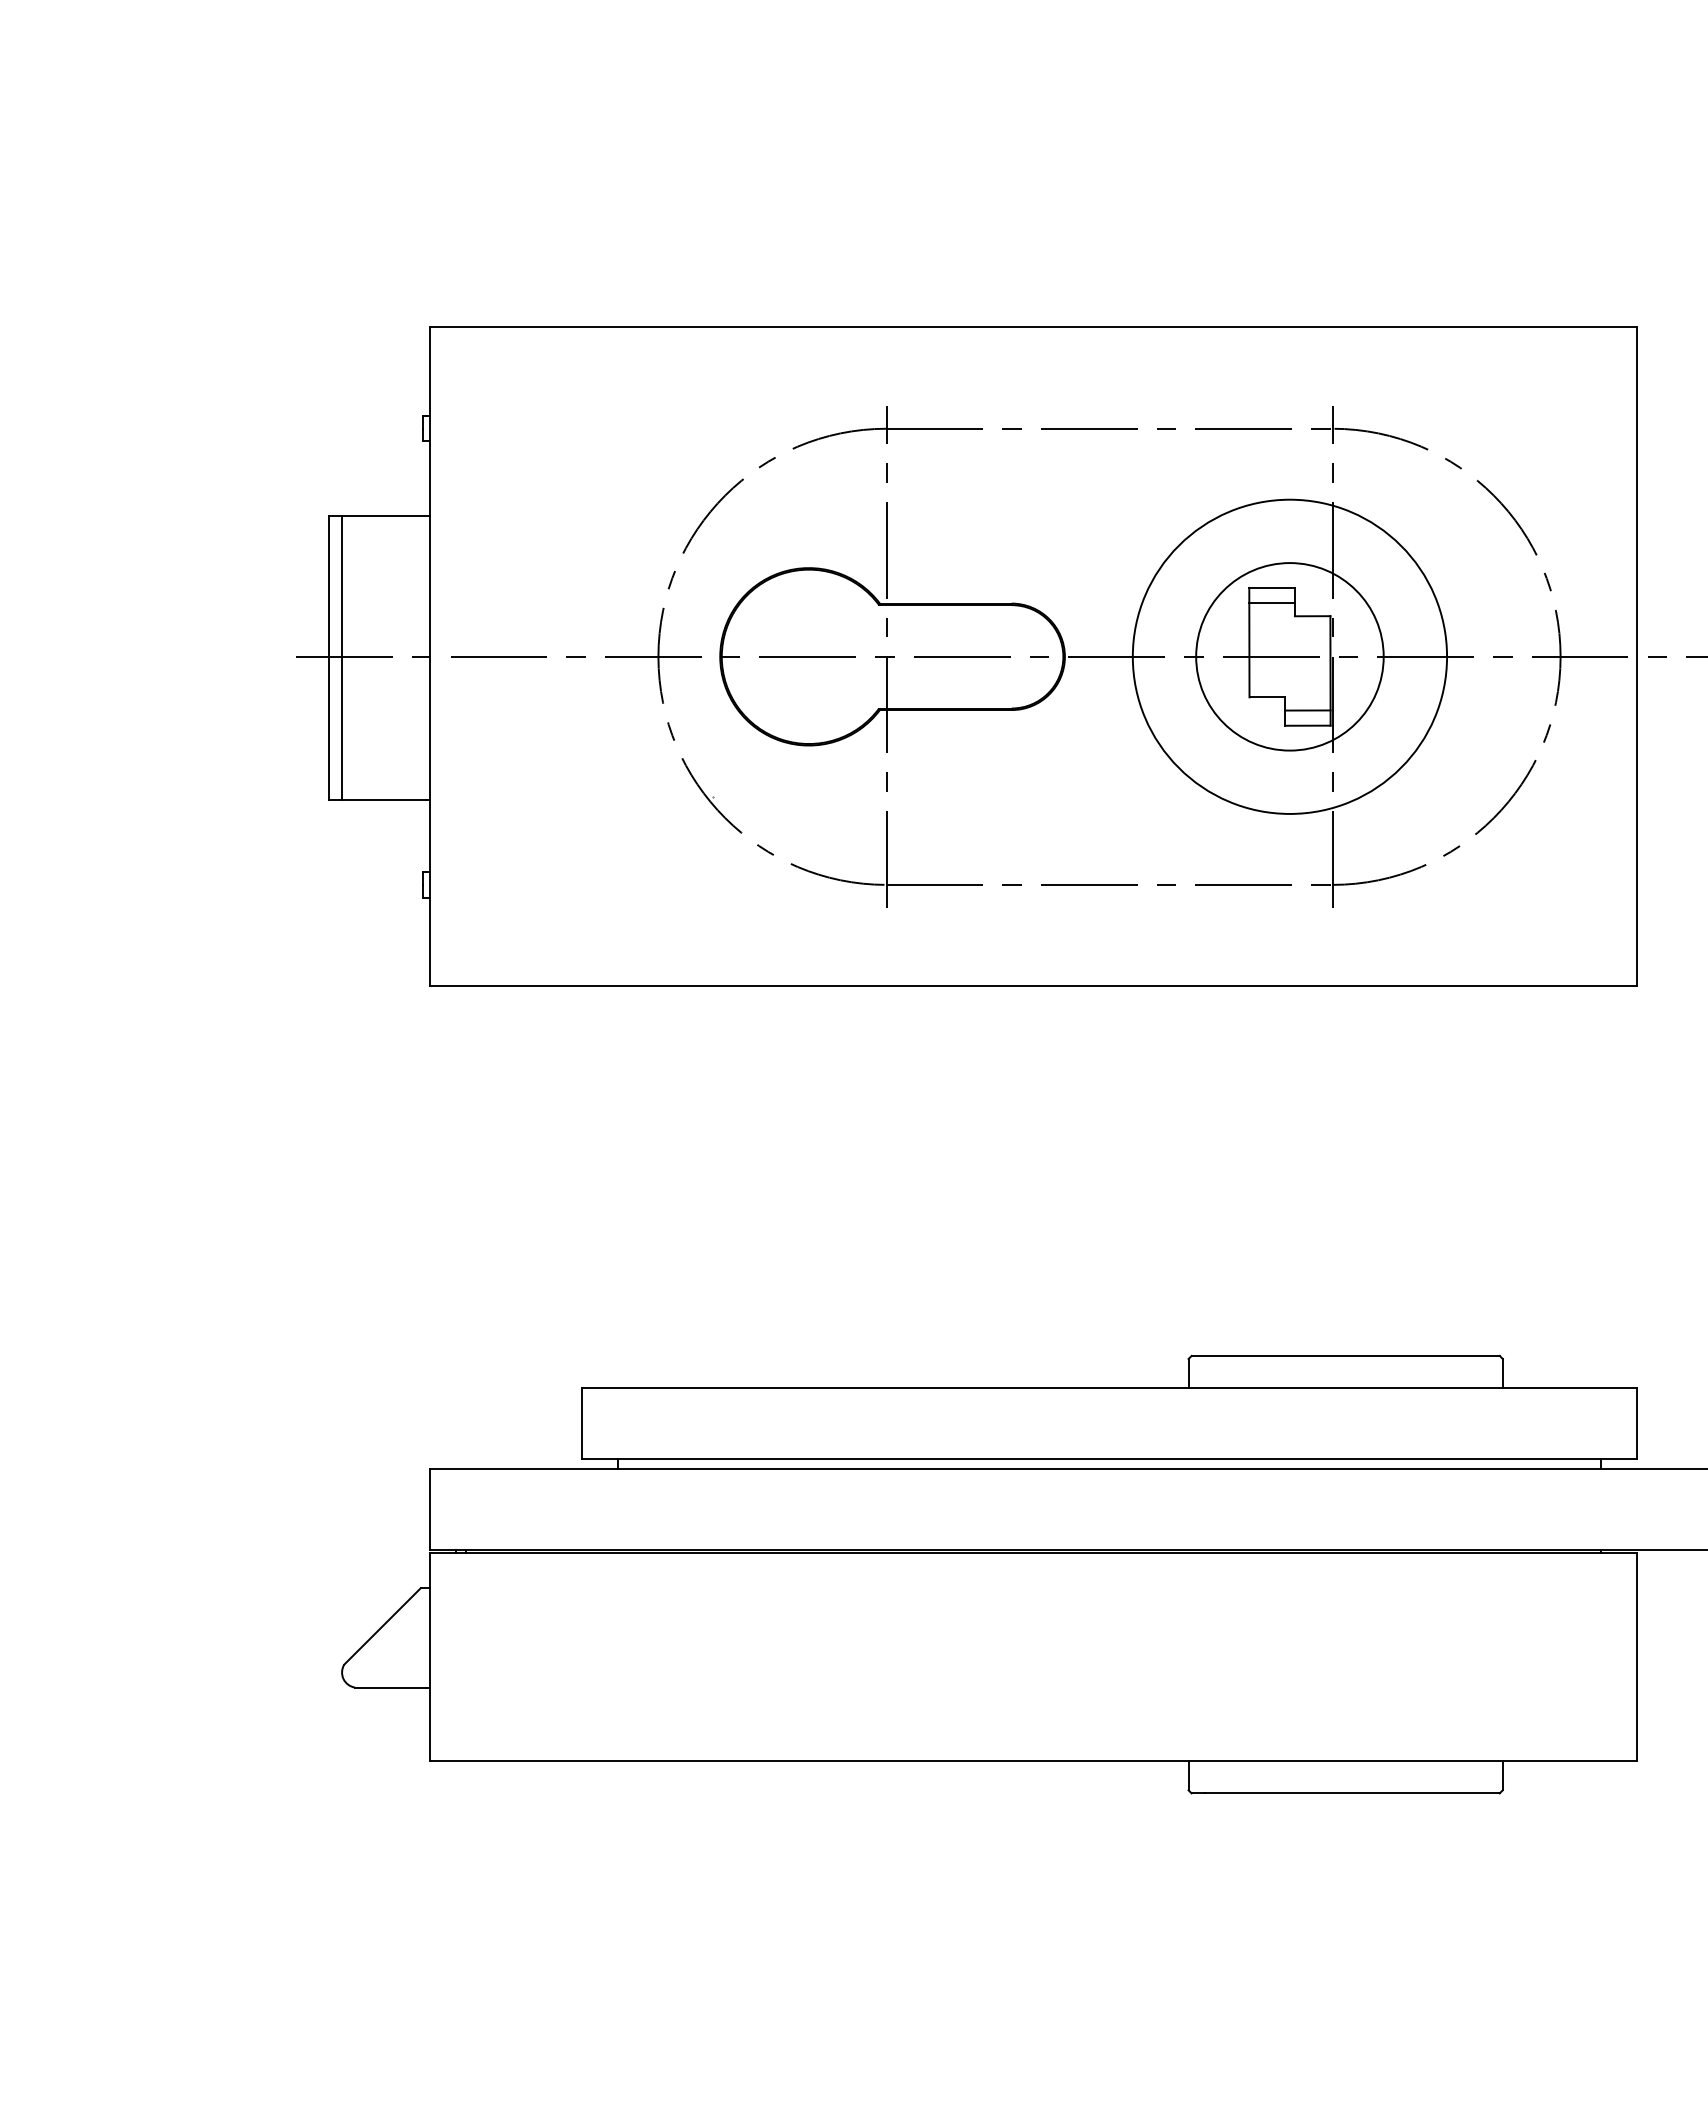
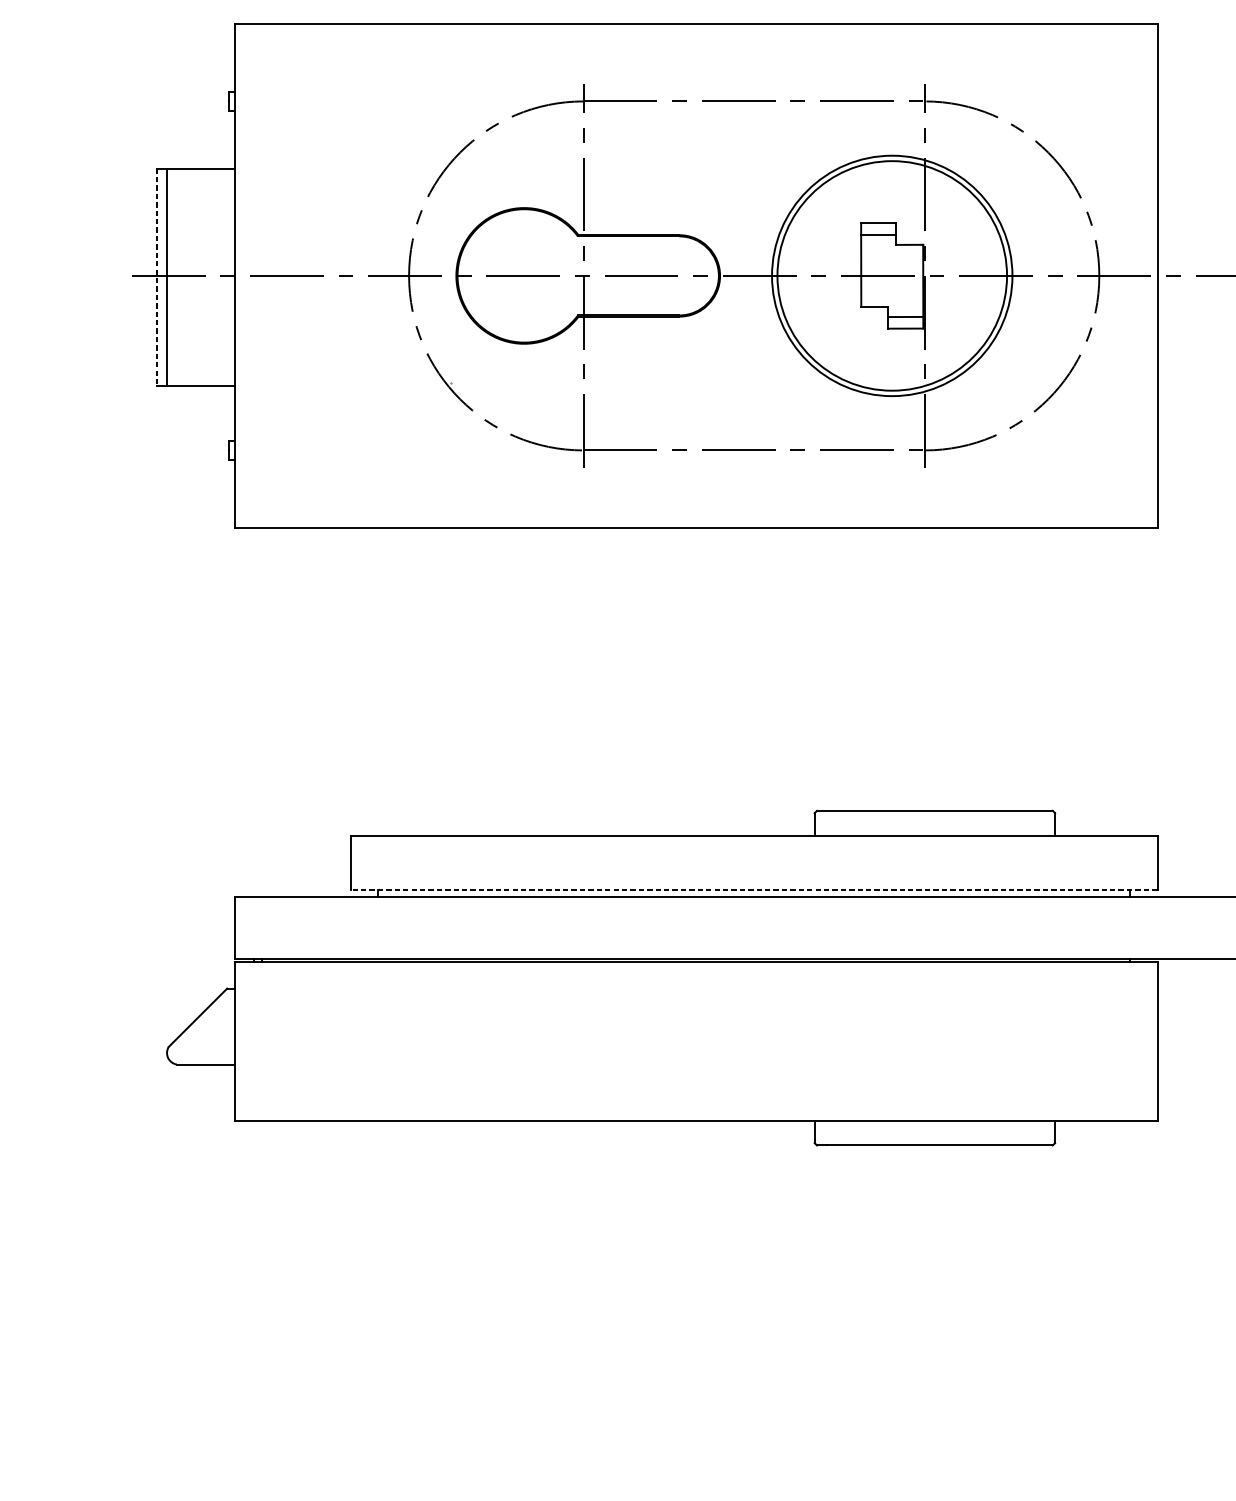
circle: (1289, 656) -> (891, 275), size x1.6
line: (328, 658) -> (156, 277), solid -> dashed
line: (1108, 1459) -> (753, 890), solid -> dashed

